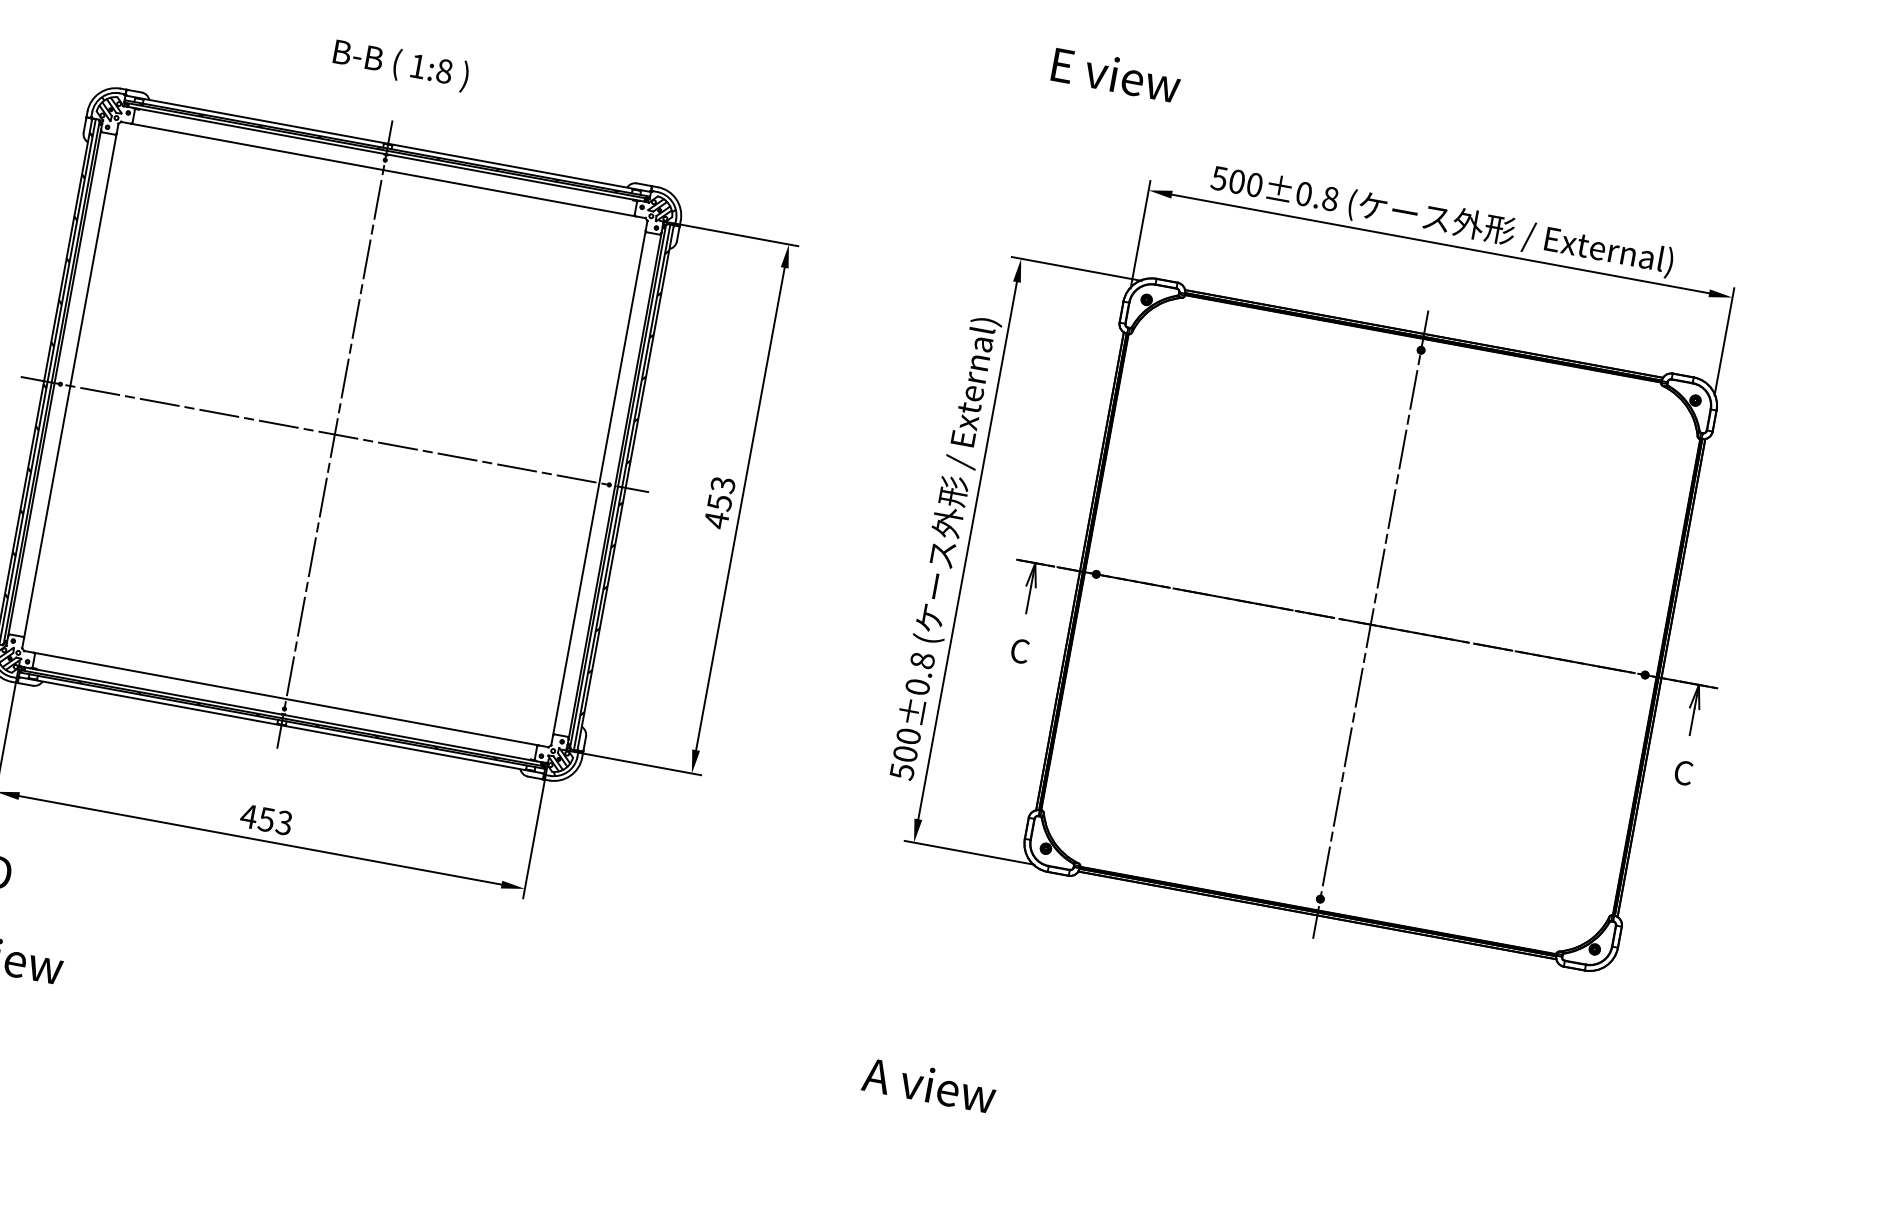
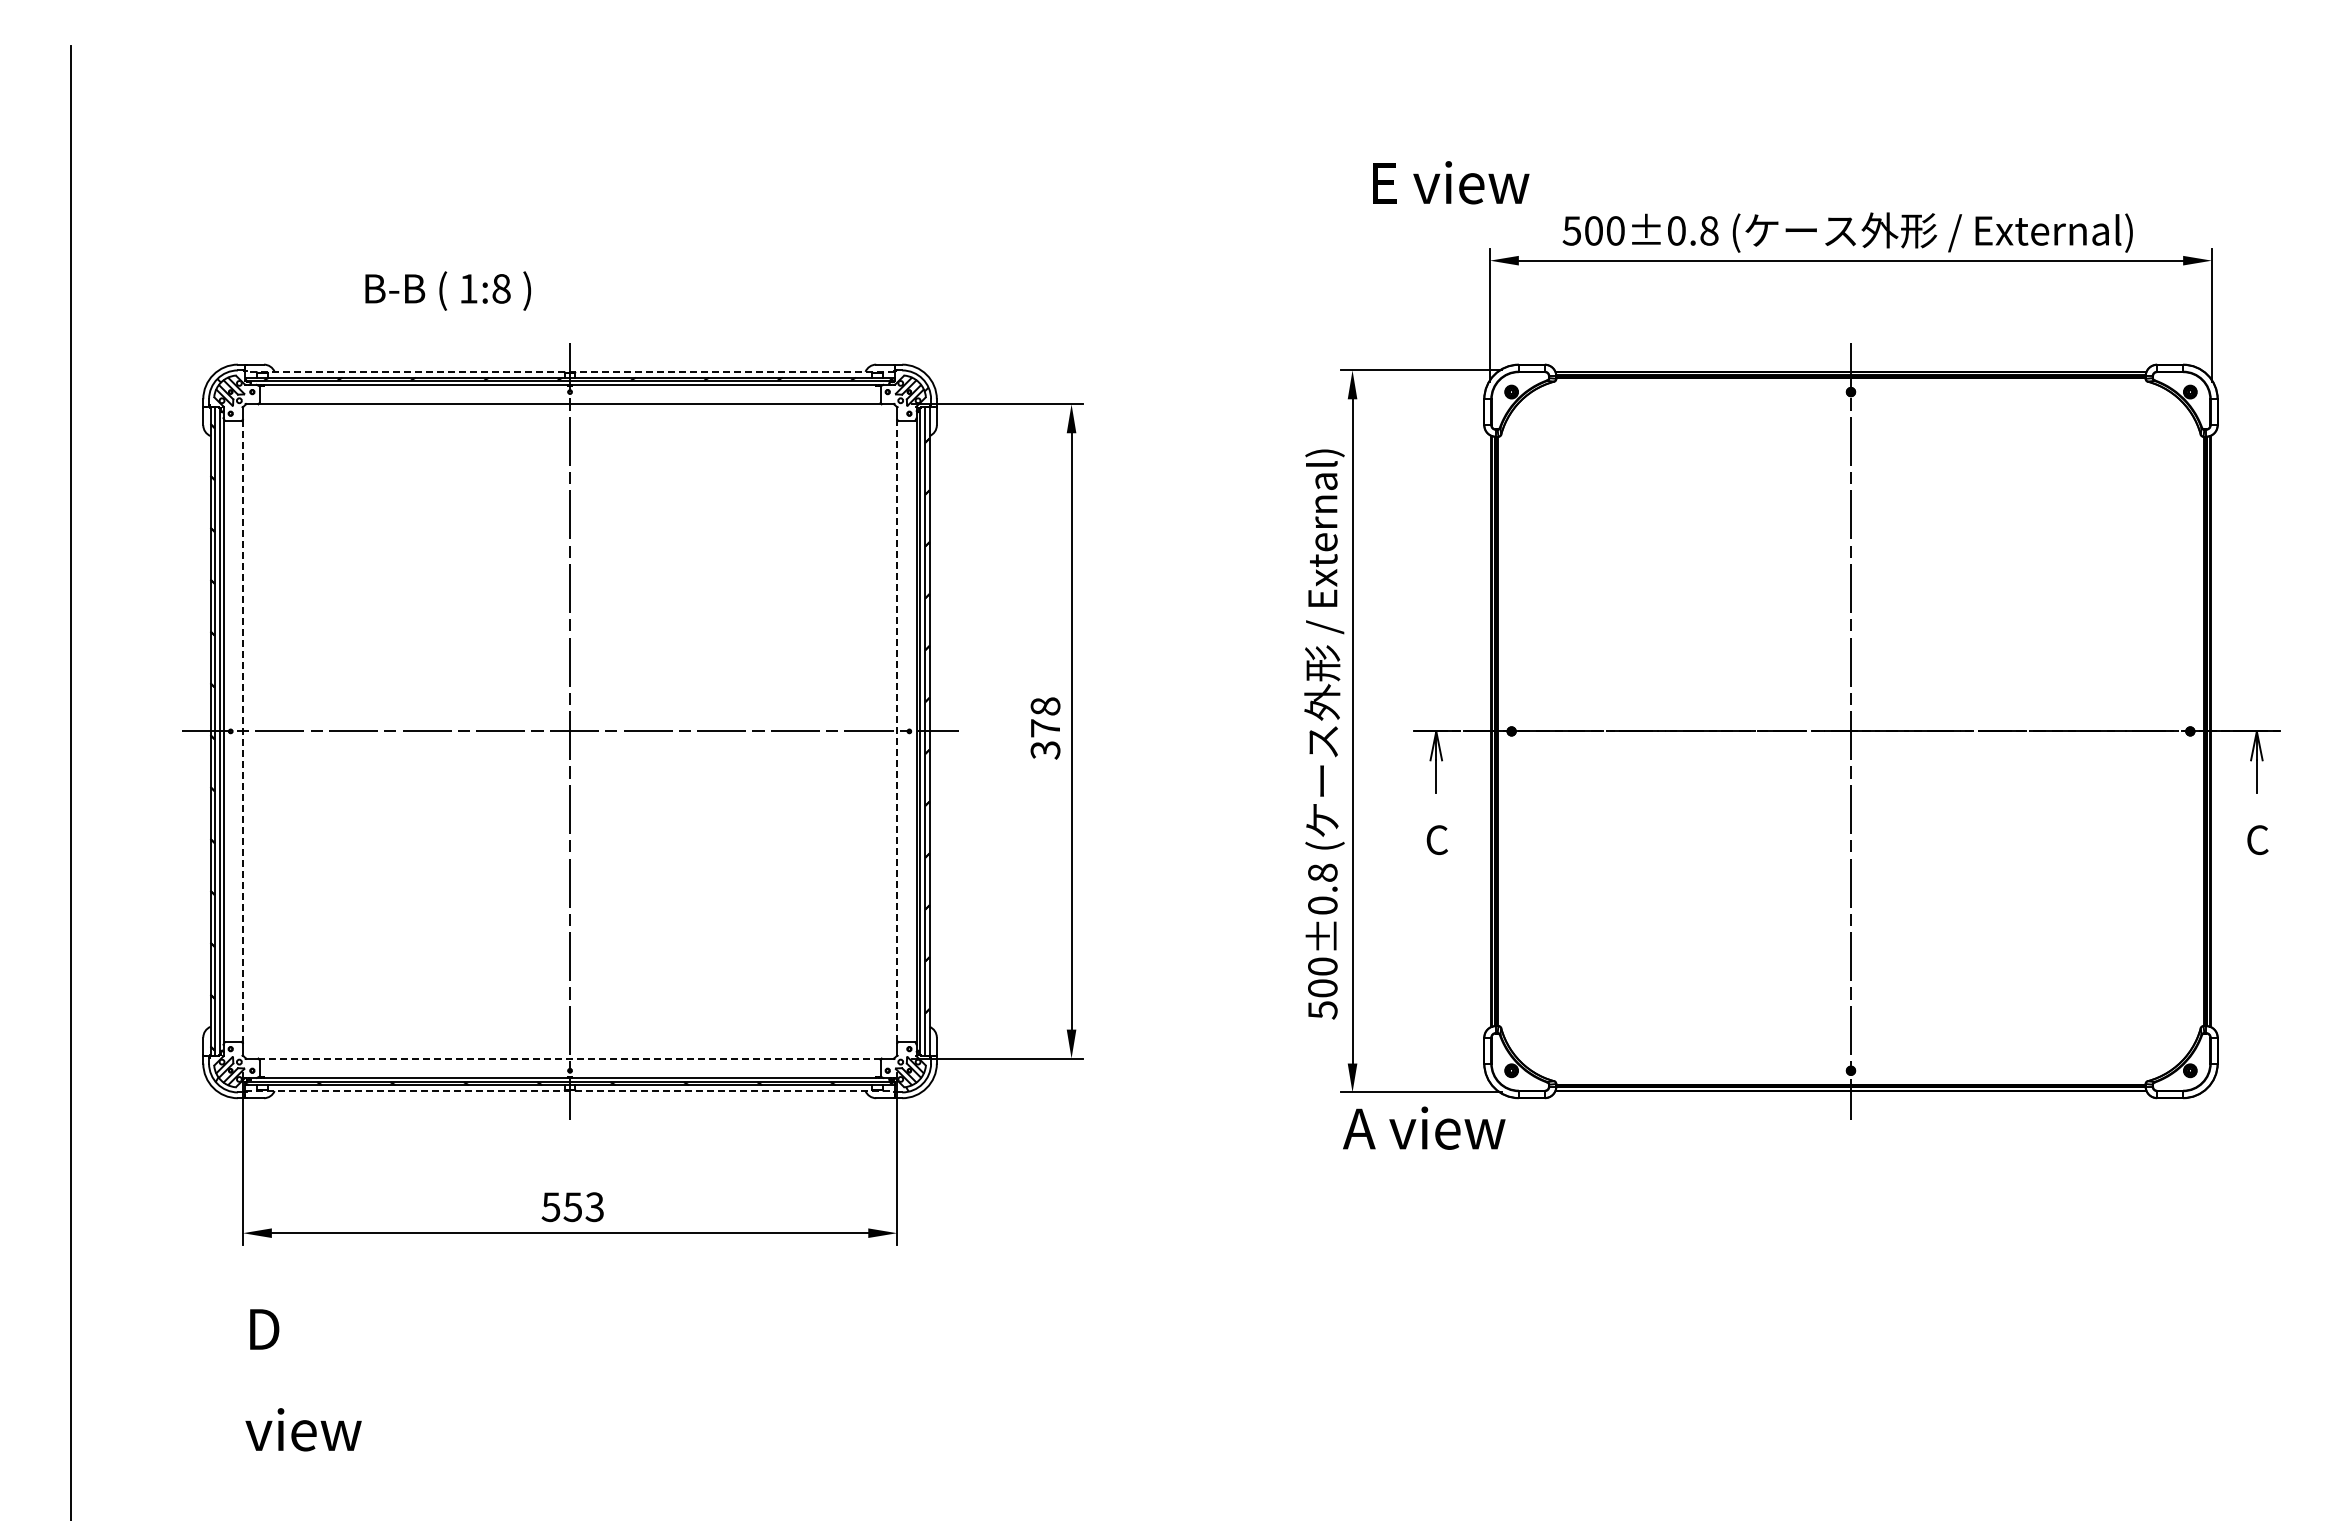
text: (400, 64) -> (447, 290), moved
text: (1116, 74) -> (1451, 182), moved
line: (388, 143) -> (570, 371), solid -> dashed
line: (70, 385) -> (243, 730), solid -> dashed
line: (599, 483) -> (897, 731), solid -> dashed
text: (719, 502) -> (1045, 728), 453 -> 378
line: (286, 699) -> (570, 1058), solid -> dashed
line: (281, 725) -> (570, 1091), solid -> dashed
text: (248, 816) -> (550, 1207), 453 -> 553
text: (929, 1084) -> (1424, 1127), moved

